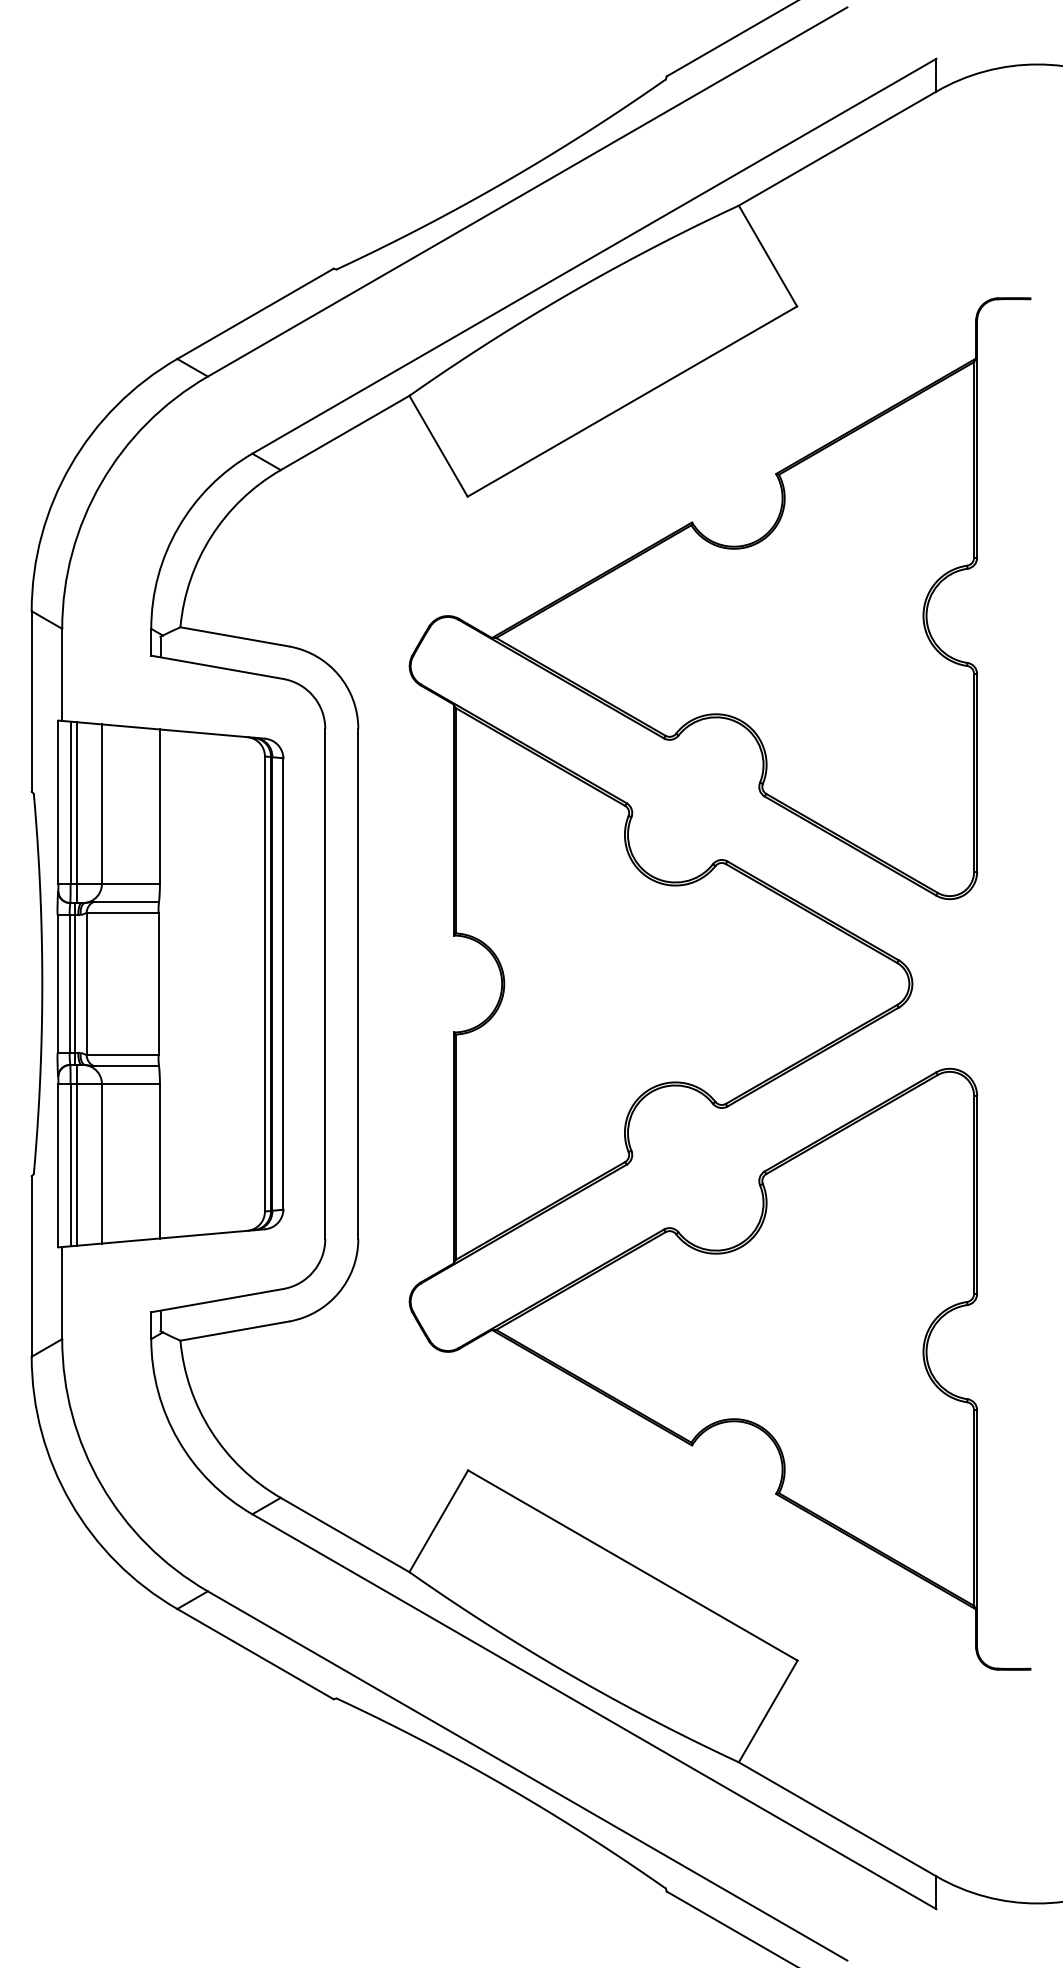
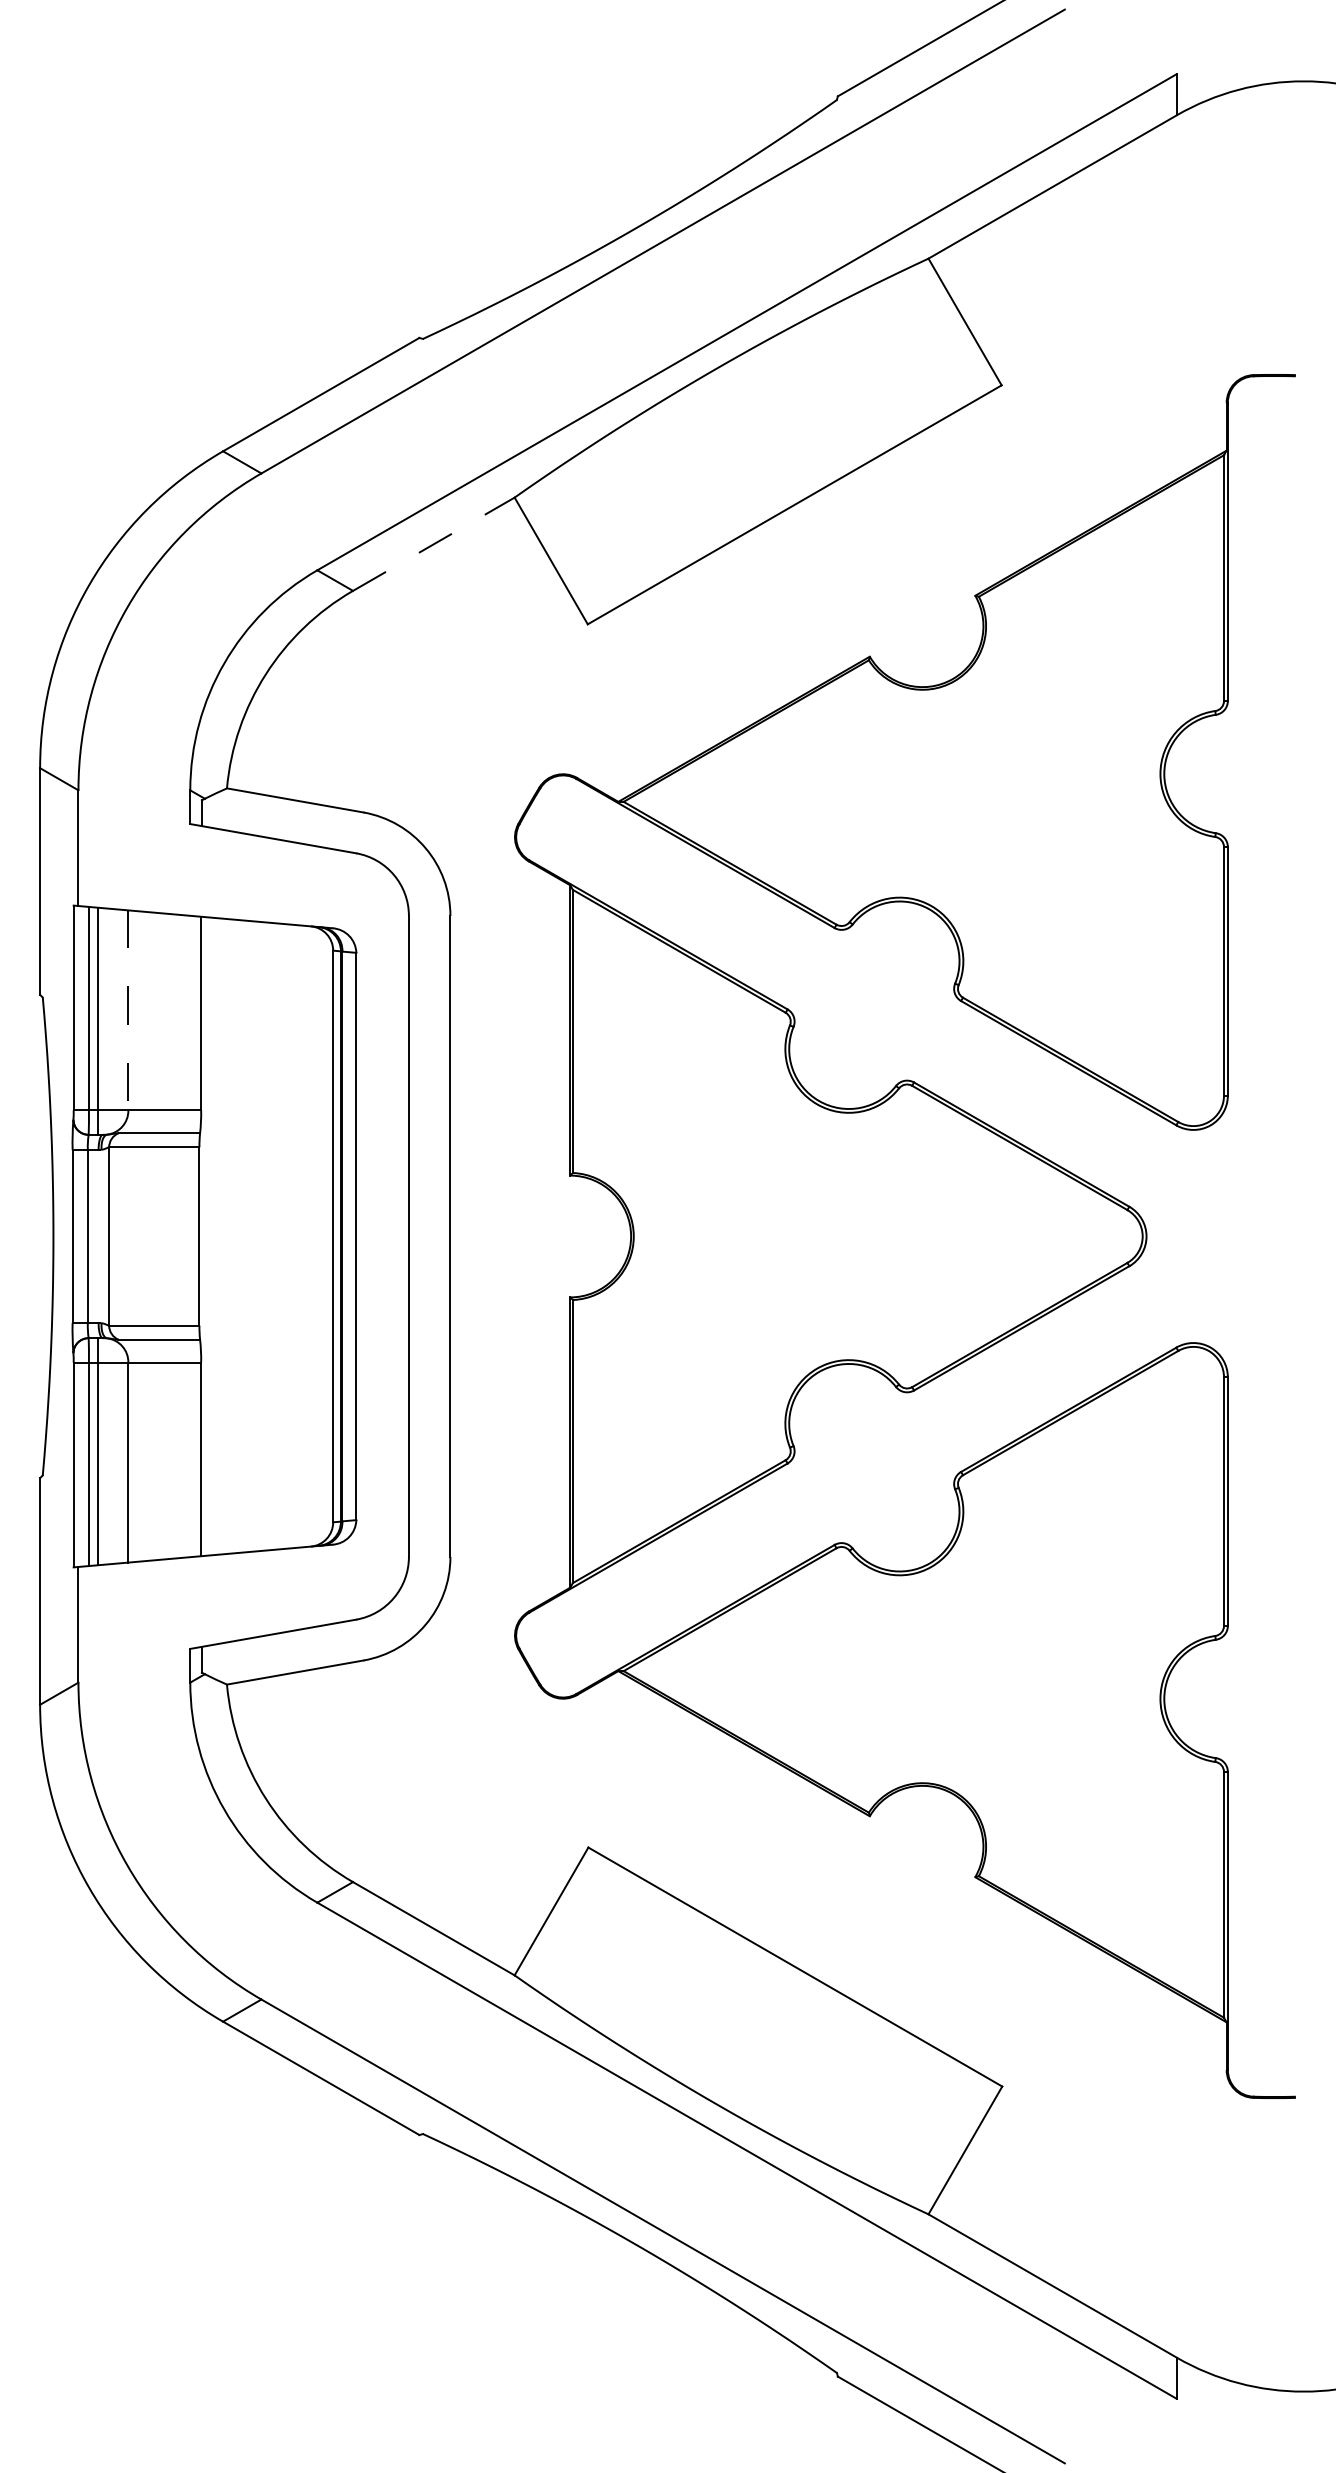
line: (345, 433) -> (434, 544), solid -> dashed
line: (102, 804) -> (128, 1010), solid -> dashed
line: (74, 984) -> (94, 1236), removed

